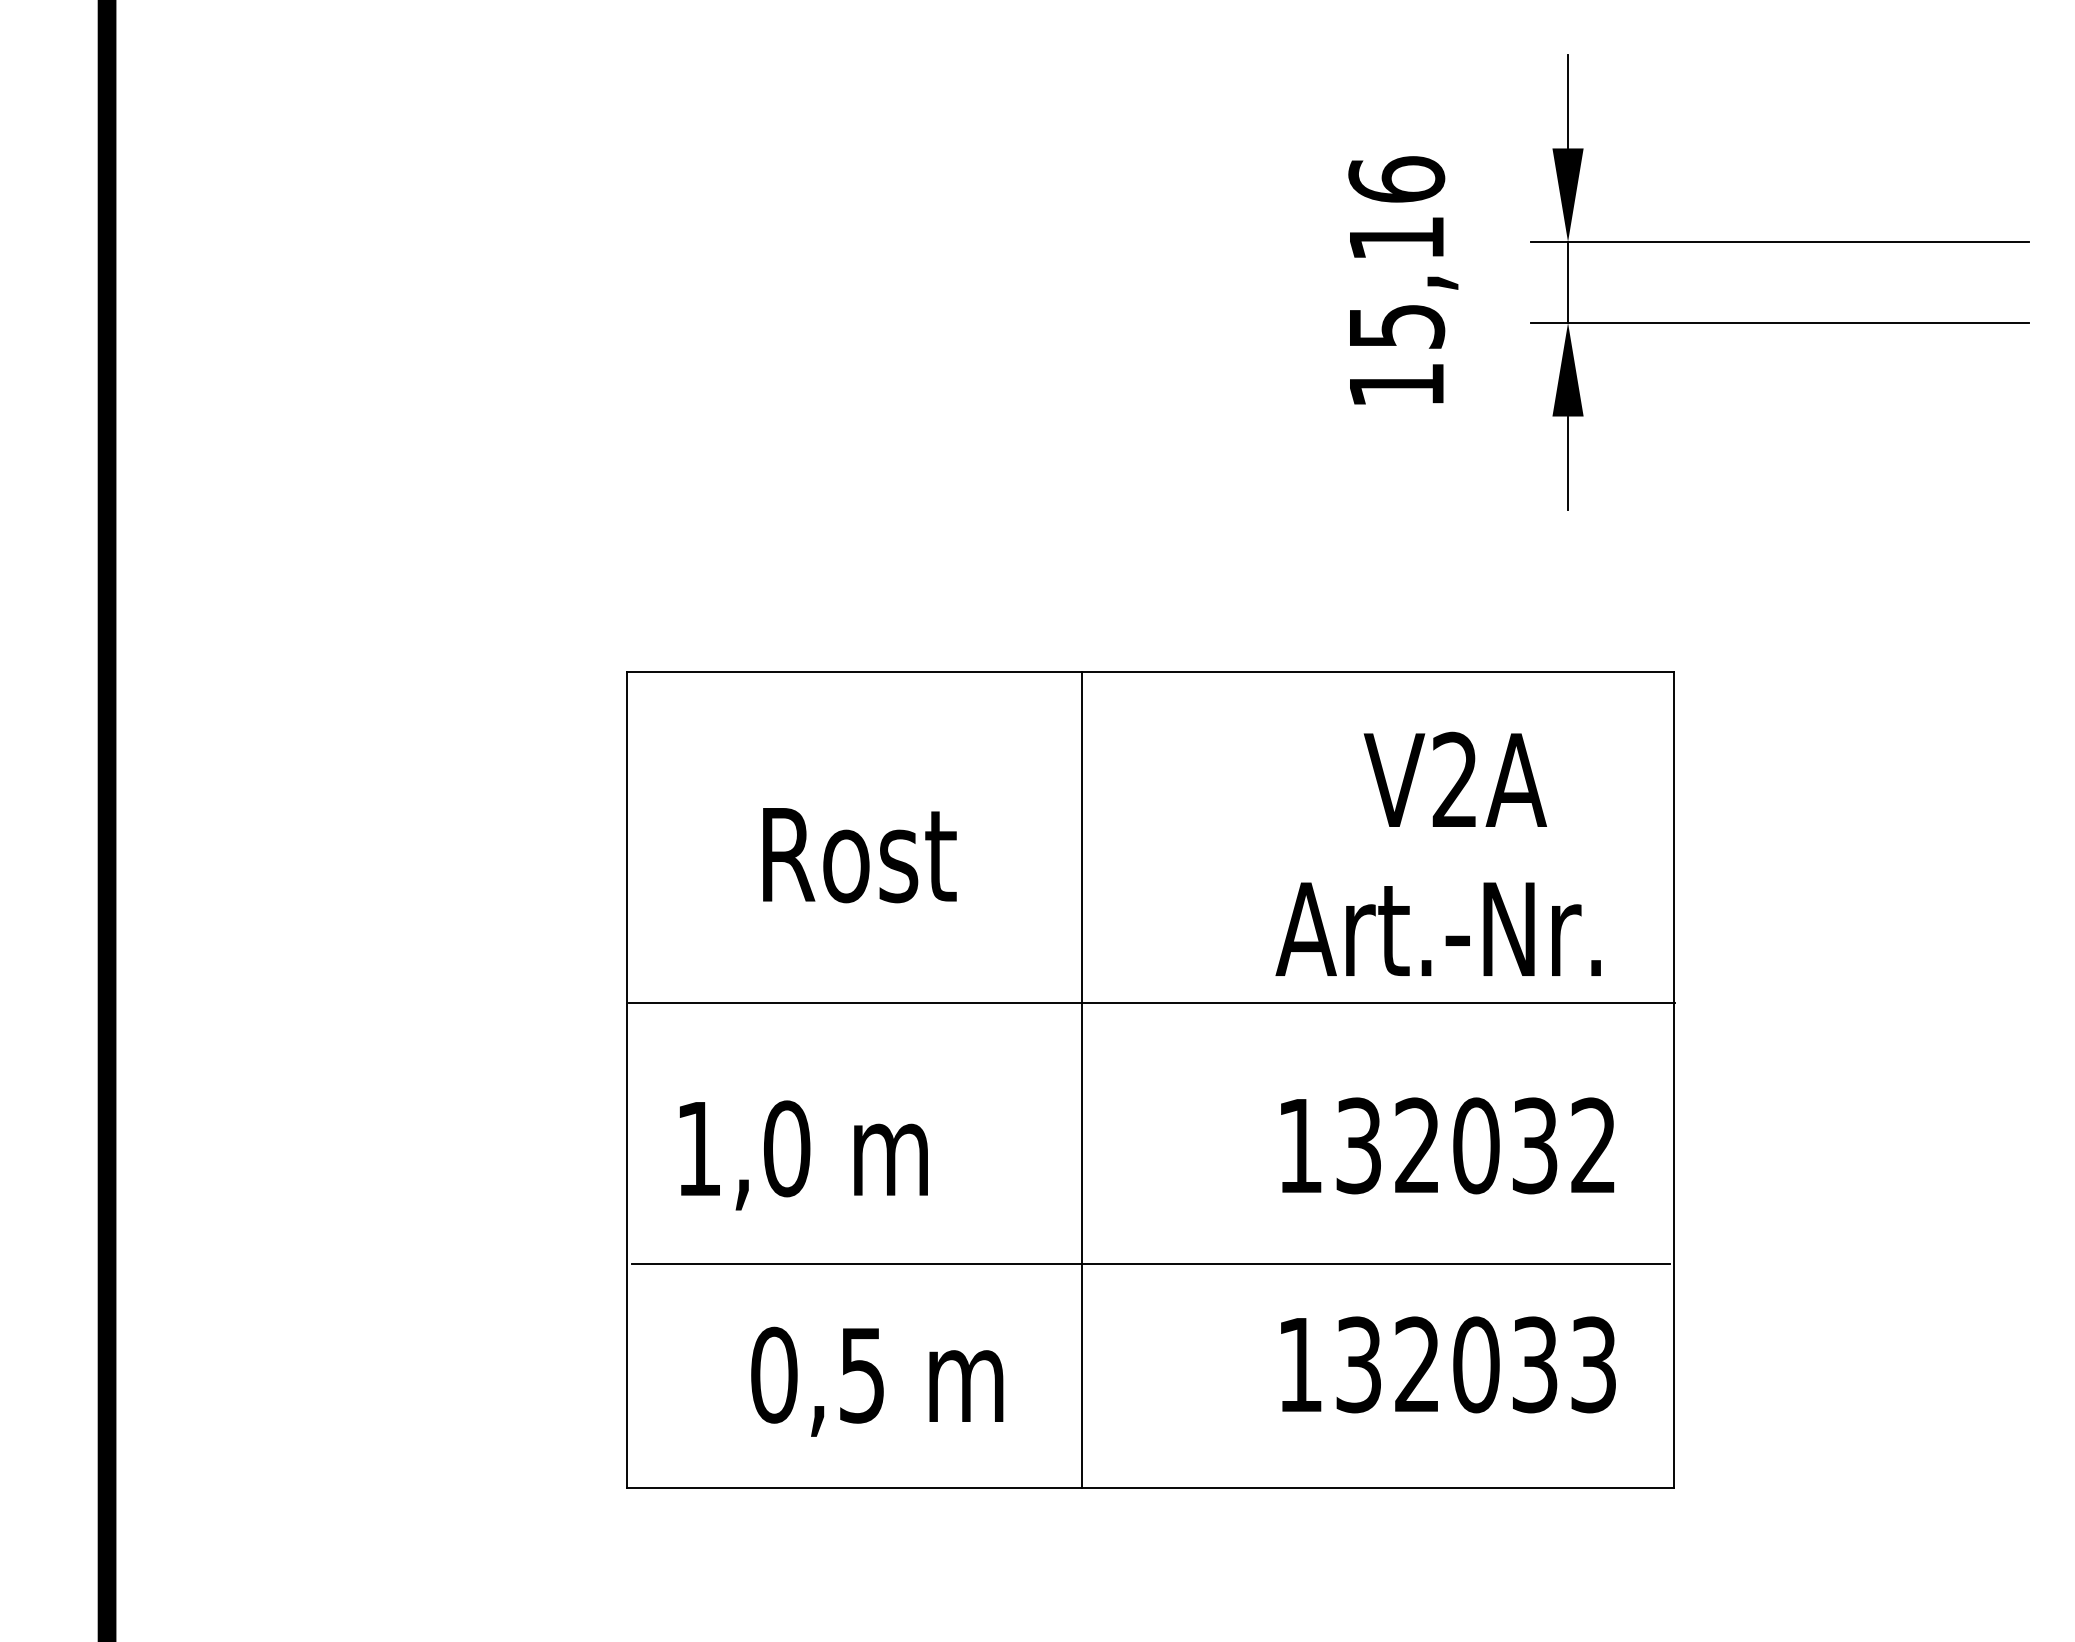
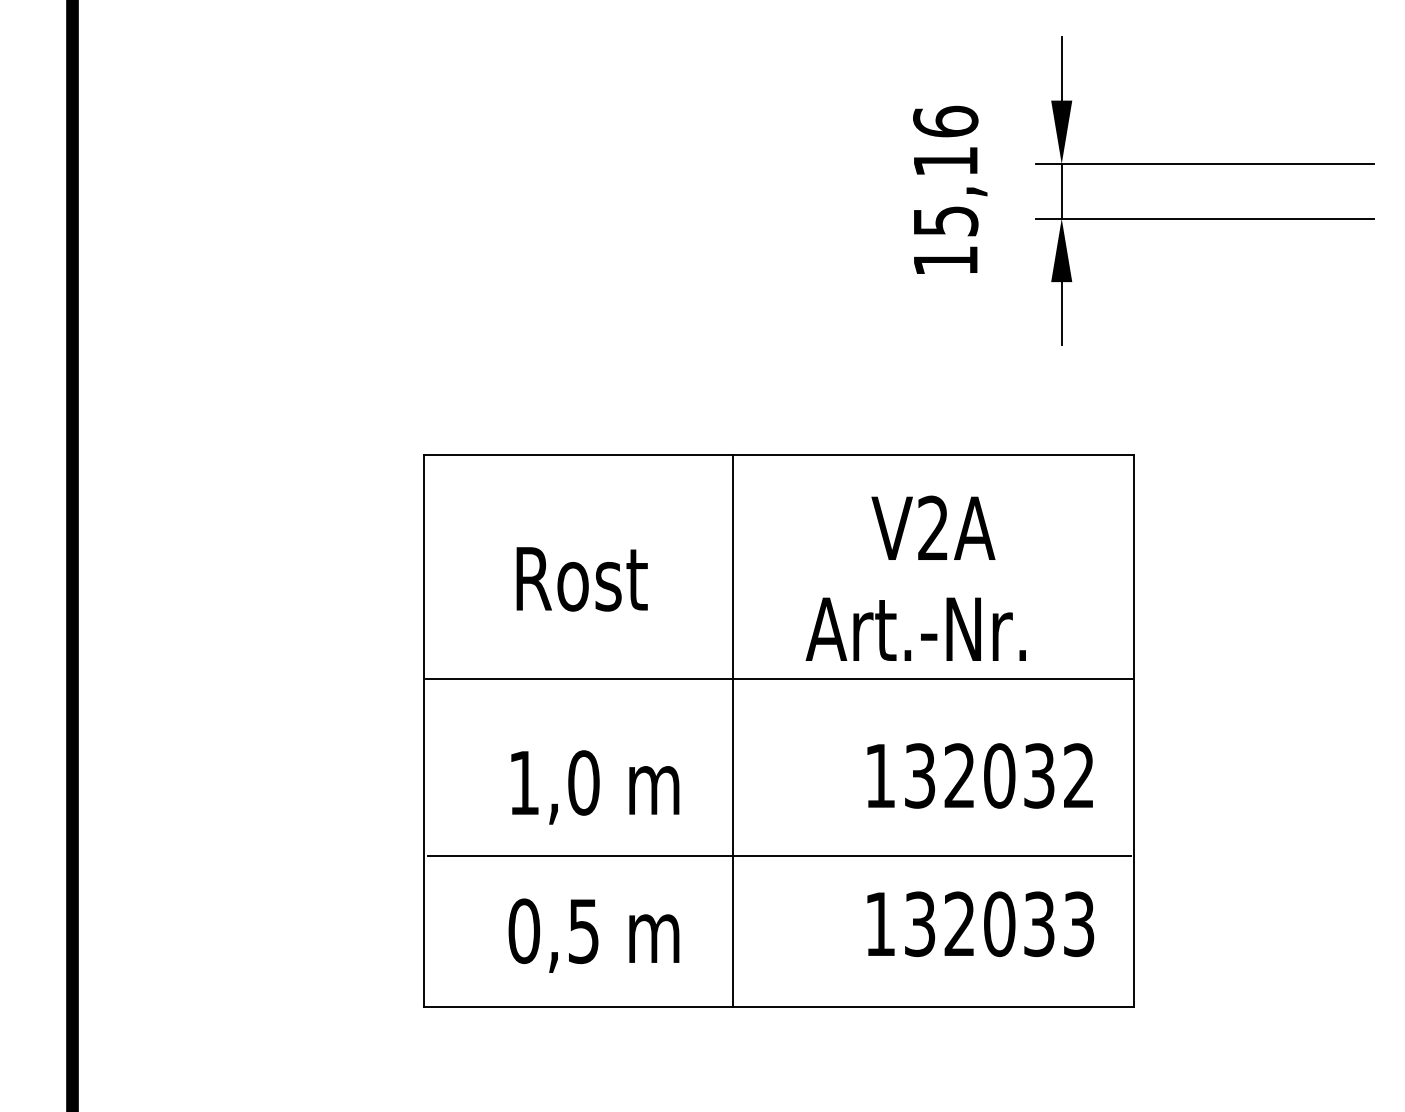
text: (1455, 778) -> (933, 527), moved
text: (1437, 928) -> (915, 628), moved
text: (804, 1155) -> (595, 787), moved

